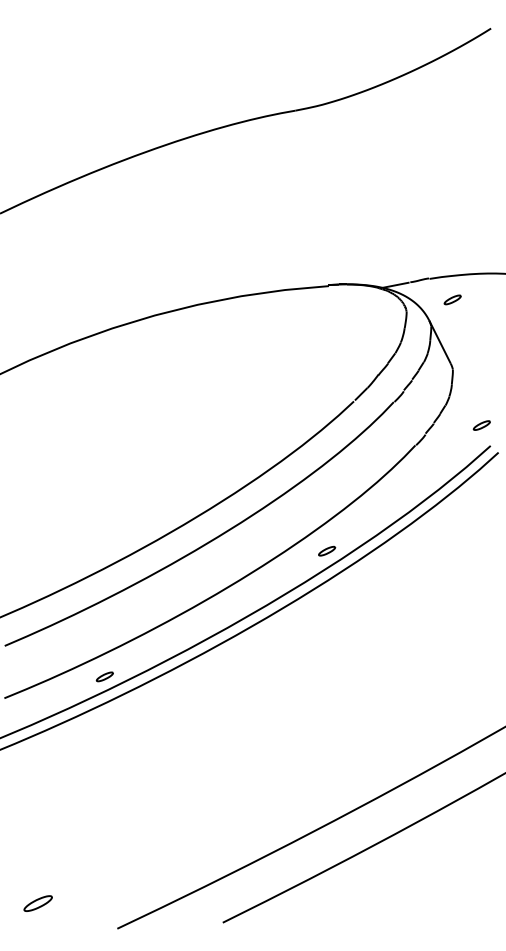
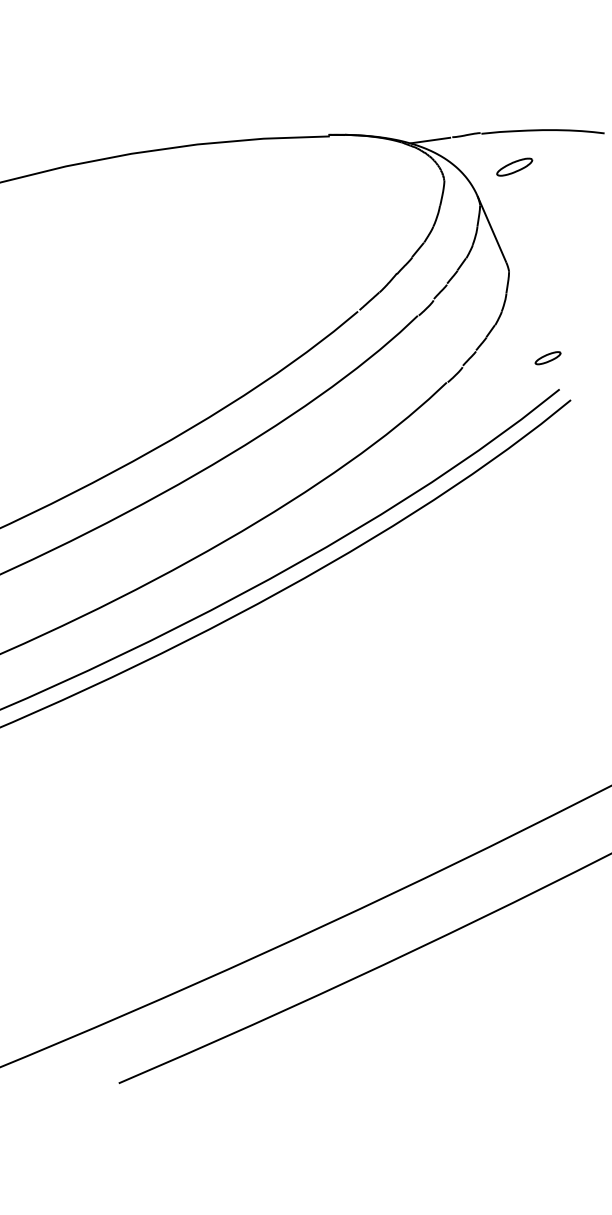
part: (452, 299) -> (514, 166), size x1.4
part: (327, 550) -> (306, 533), removed

